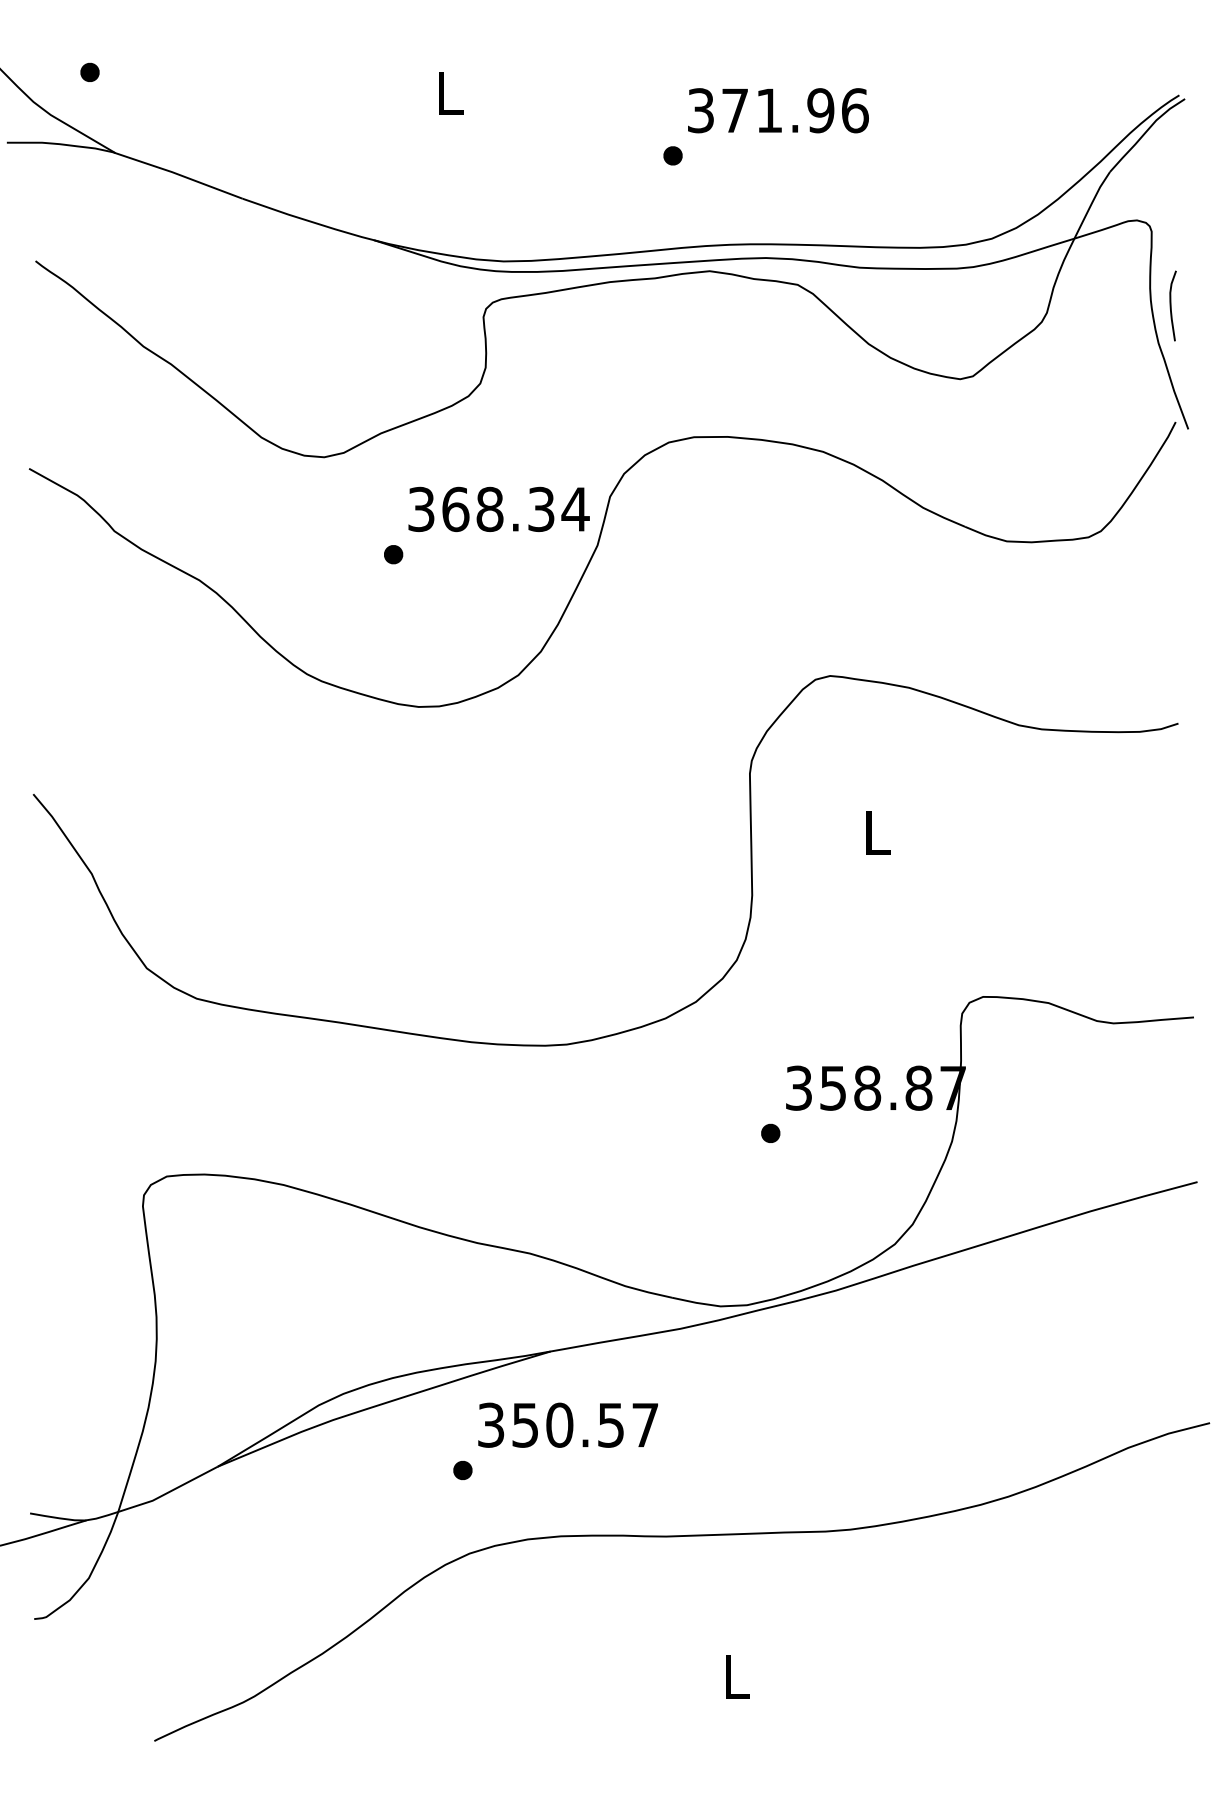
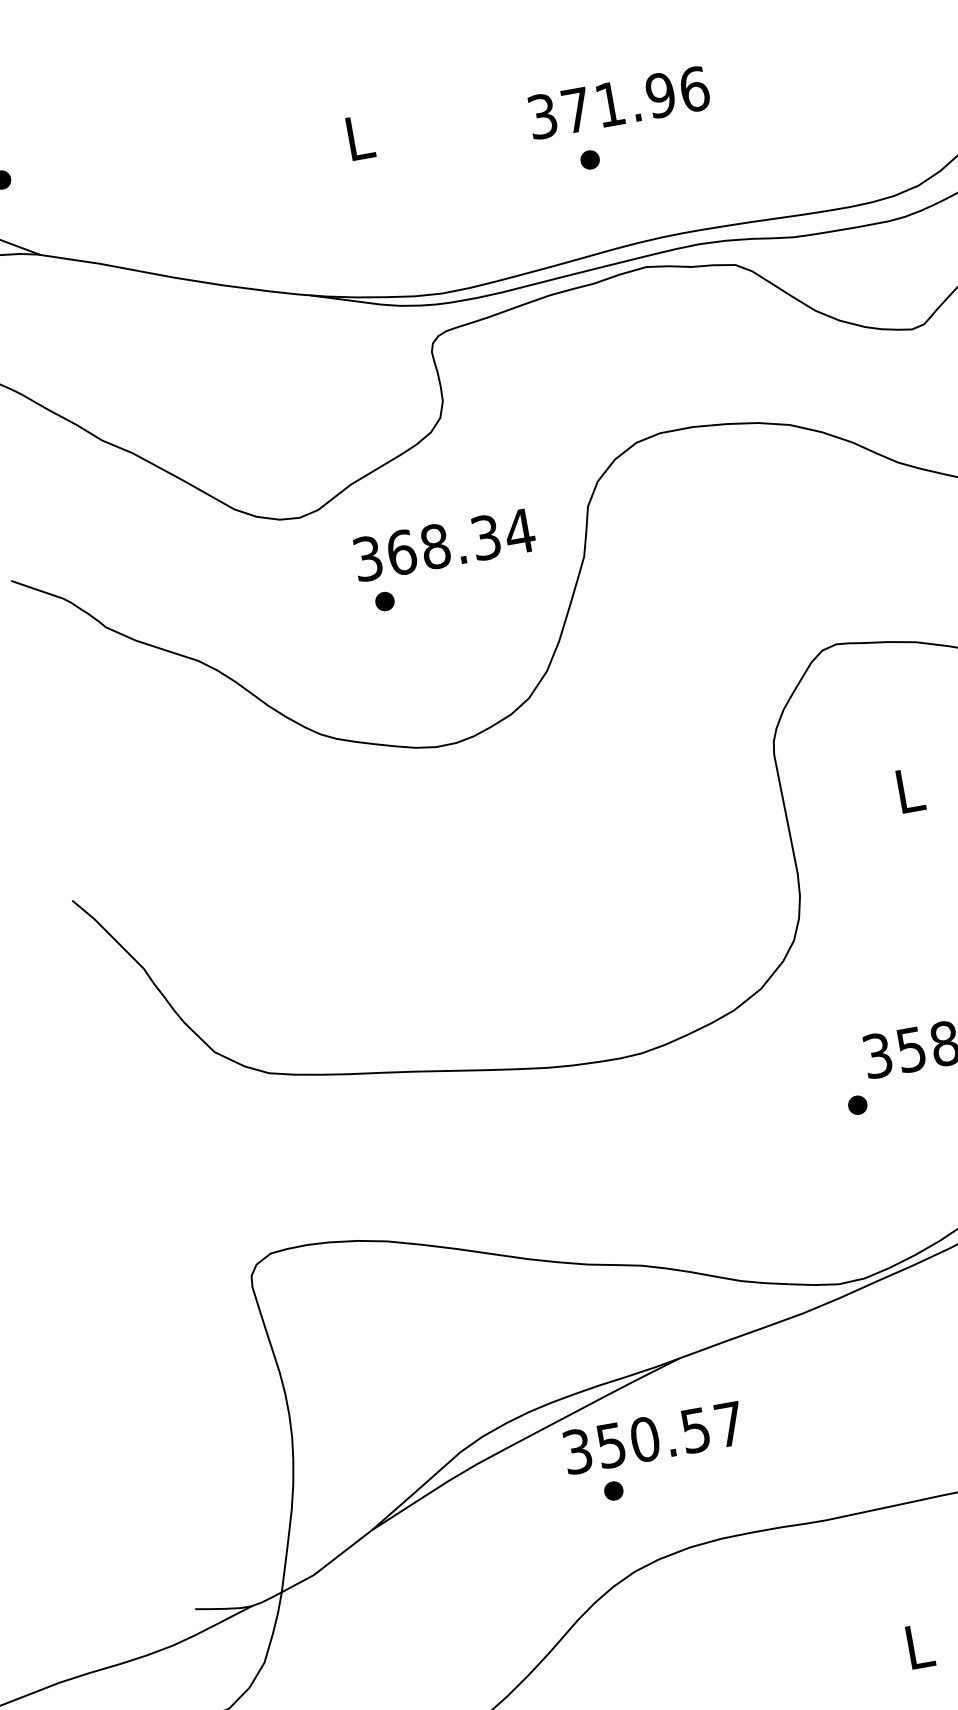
text: (778, 110) -> (619, 102), moved
text: (498, 509) -> (443, 545), moved
text: (567, 1424) -> (652, 1437), moved

